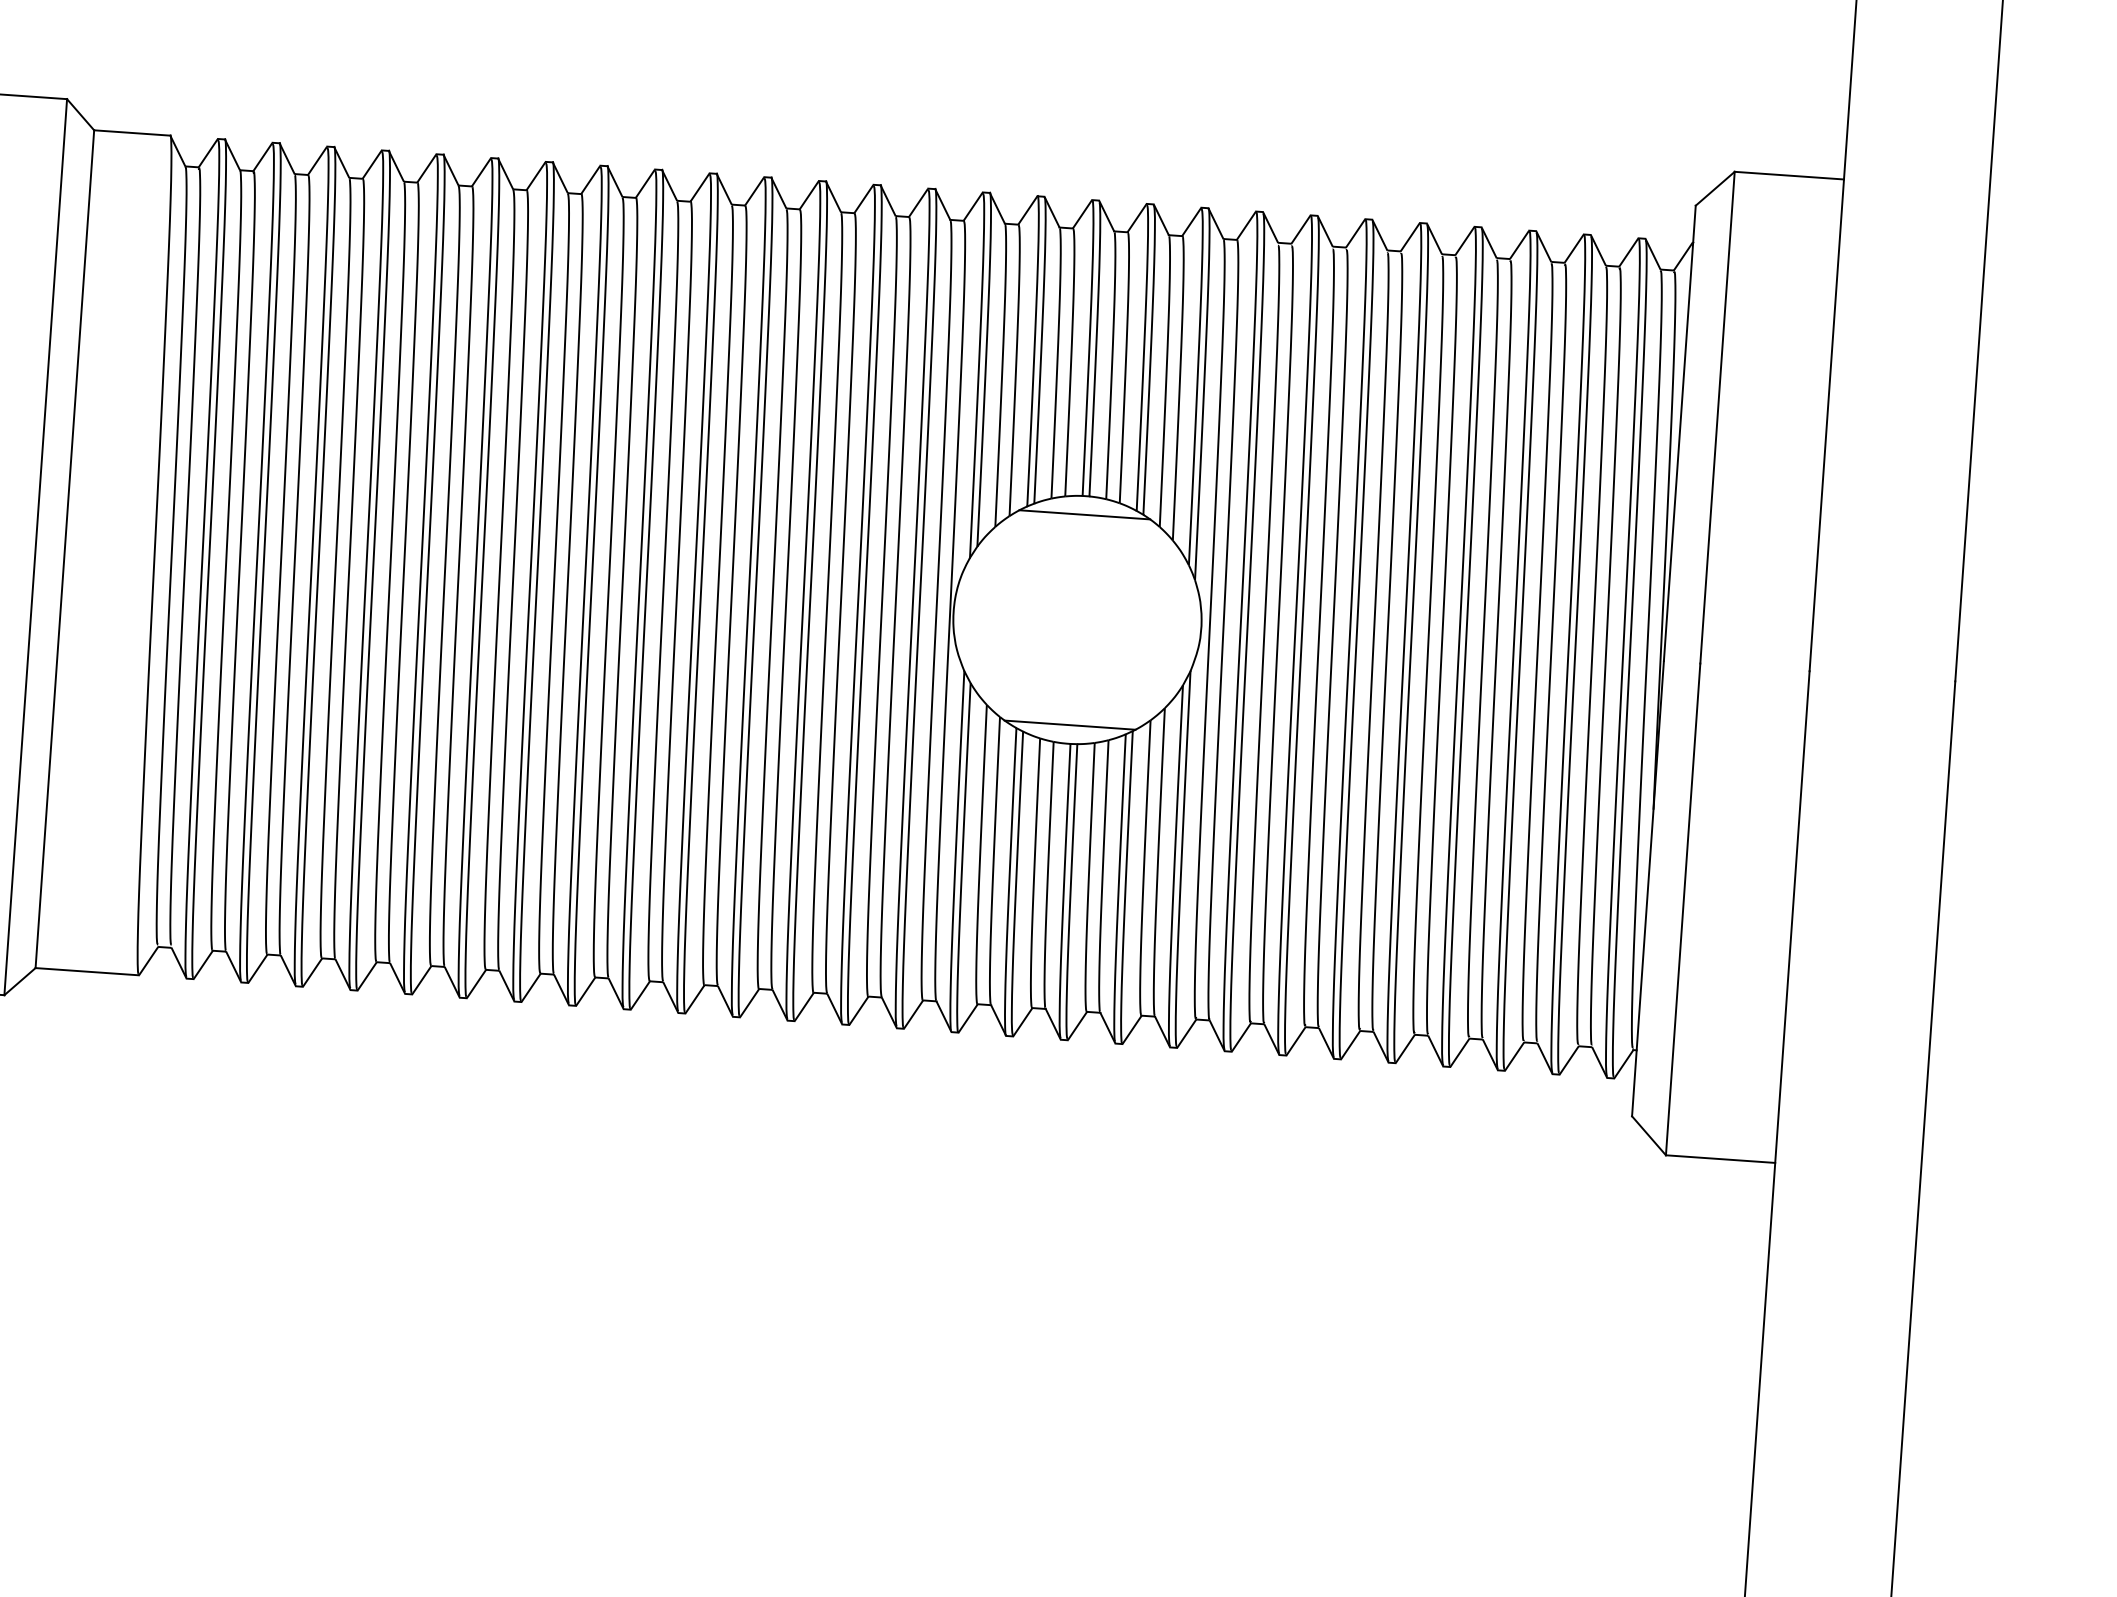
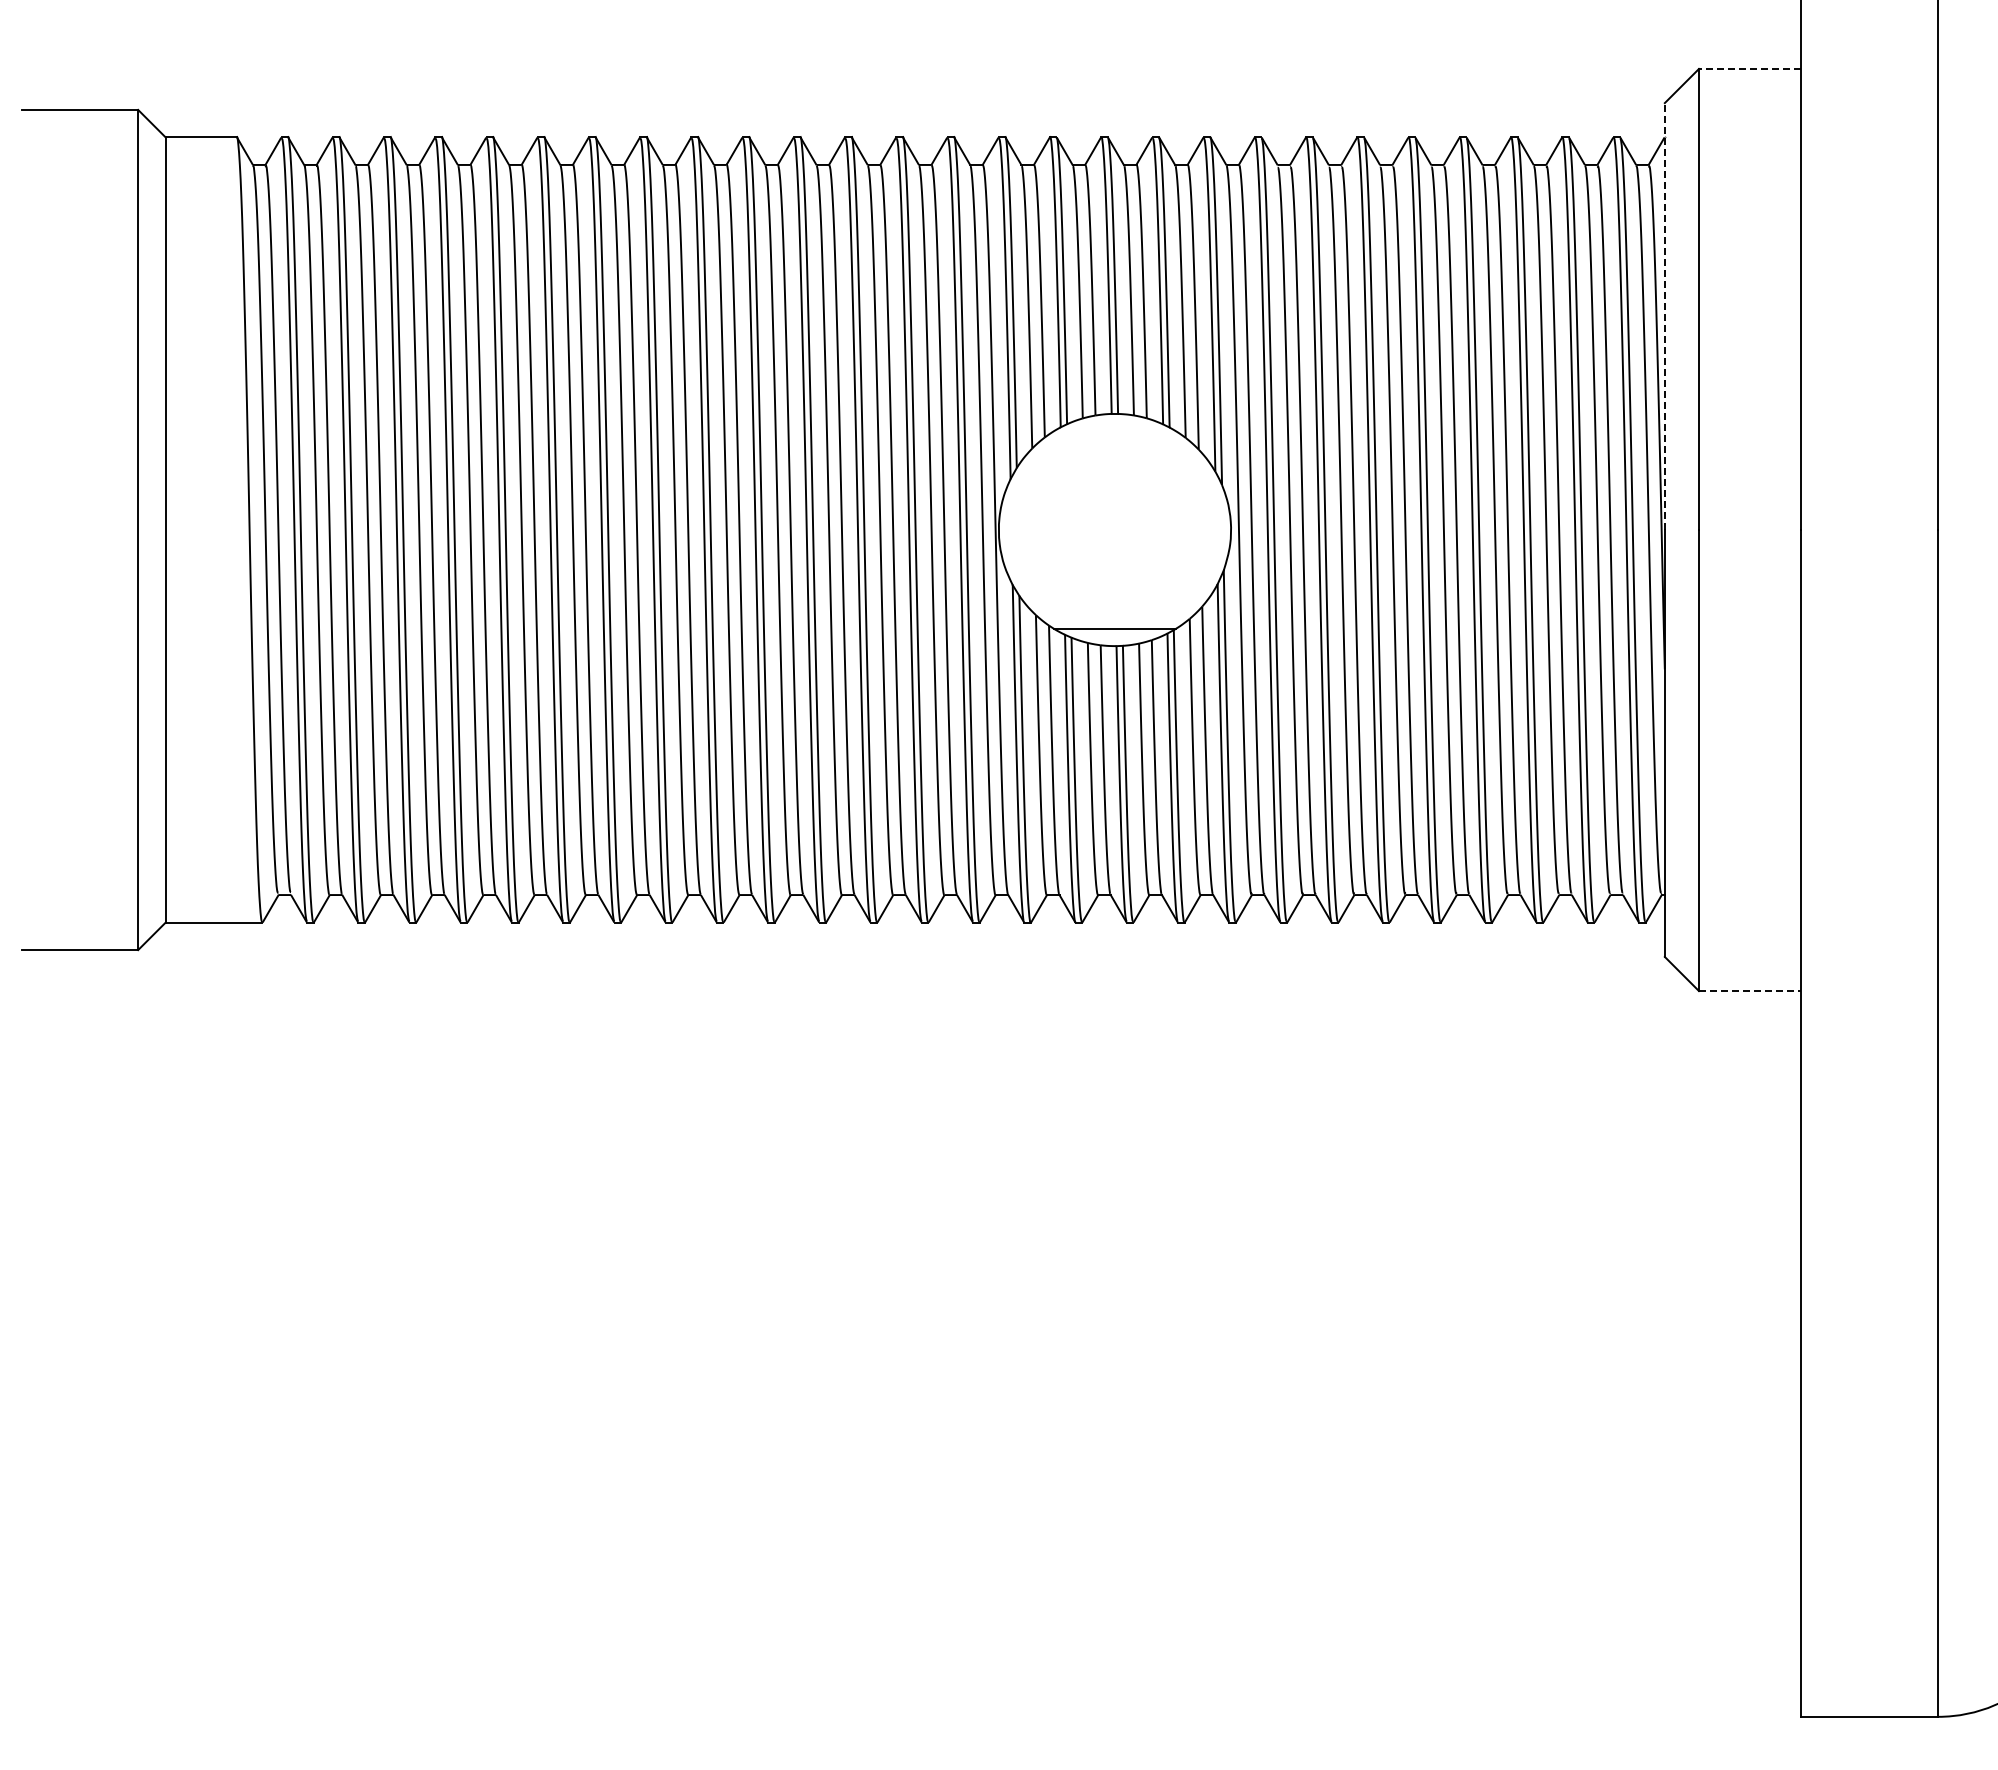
line: (1788, 175) -> (1749, 68), solid -> dashed
line: (1679, 433) -> (1664, 316), solid -> dashed
line: (1084, 514) -> (1114, 431), removed
line: (1720, 1159) -> (1750, 991), solid -> dashed

